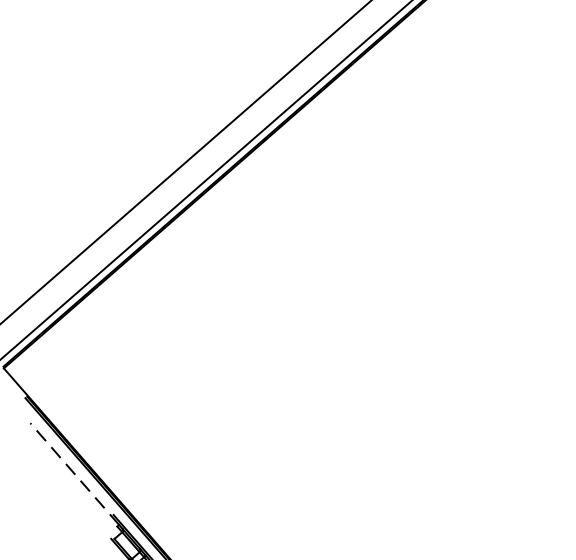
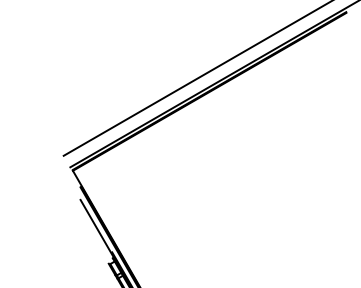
line: (75, 473) -> (97, 228), dashed -> solid

